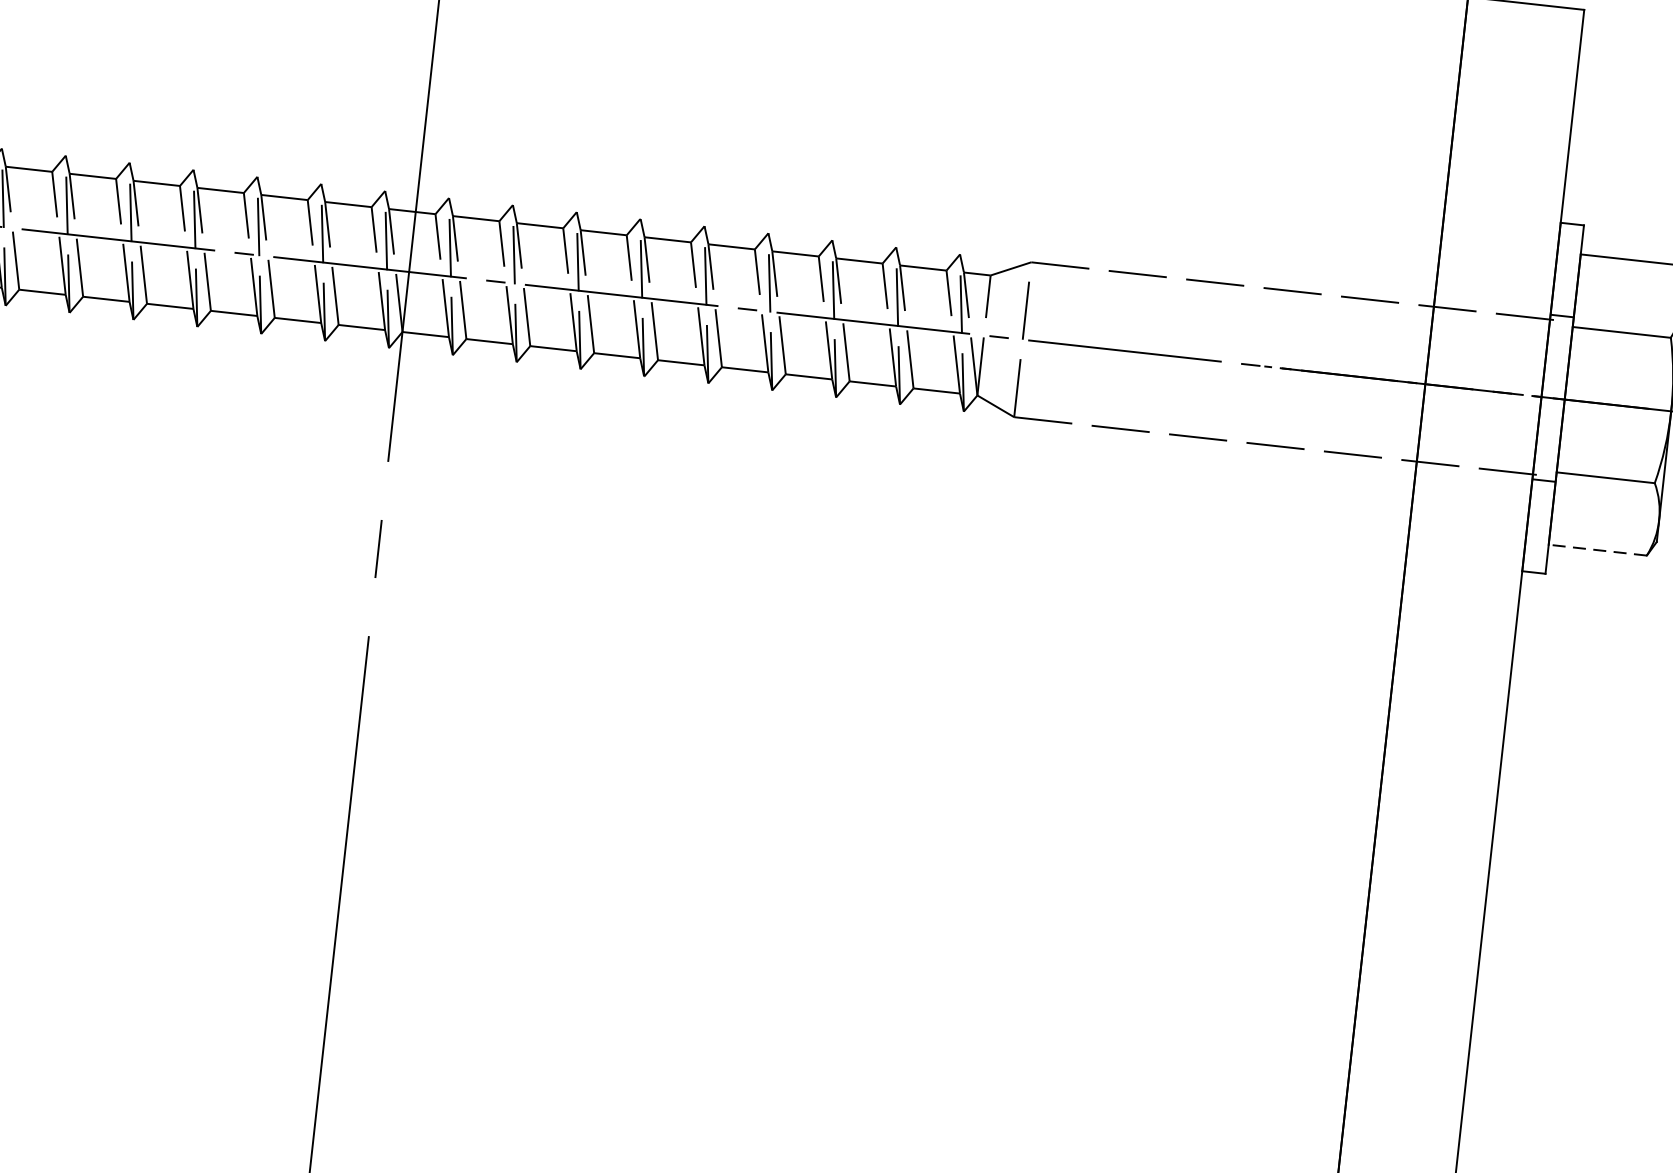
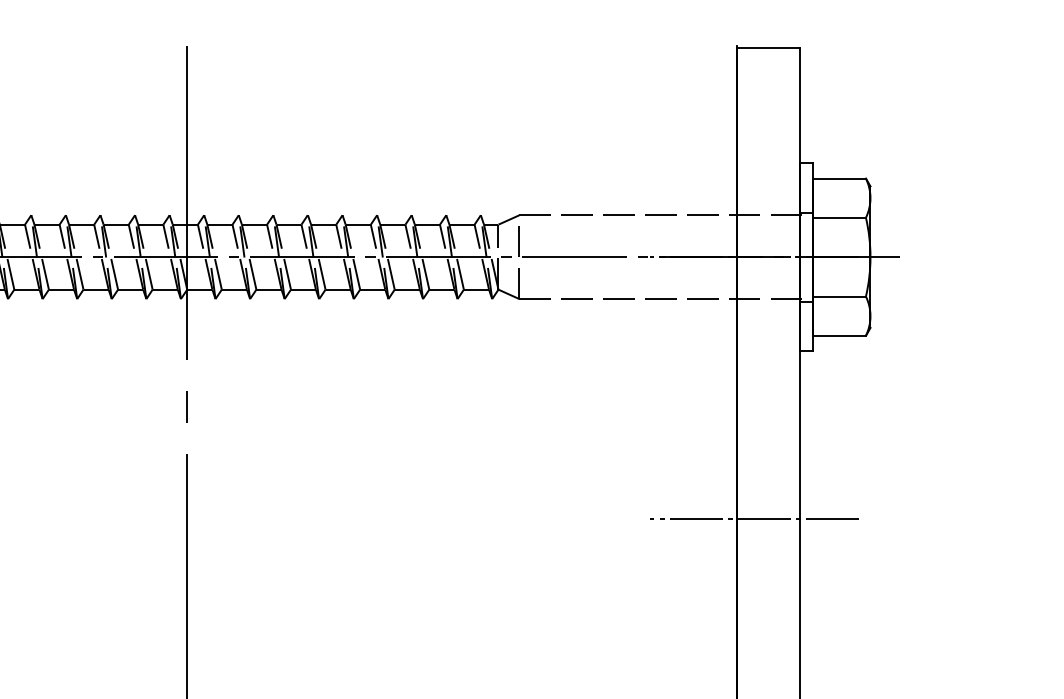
line: (1597, 549) -> (839, 335), dashed -> solid
line: (1403, 872) -> (754, 519), added

